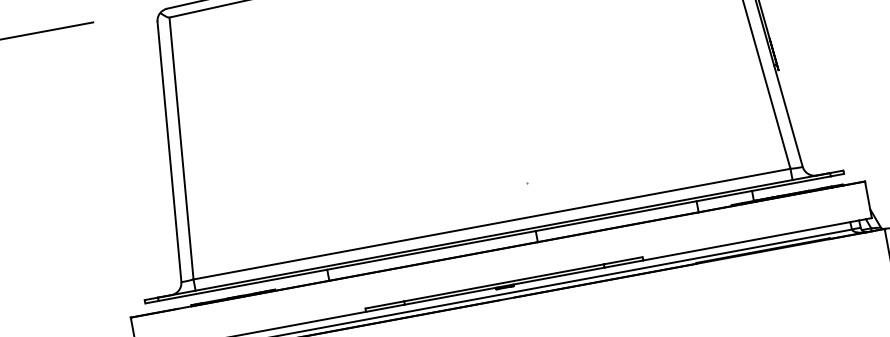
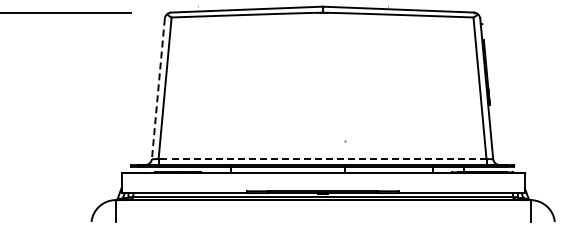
line: (169, 153) -> (158, 89), solid -> dashed
line: (491, 223) -> (322, 158), solid -> dashed

